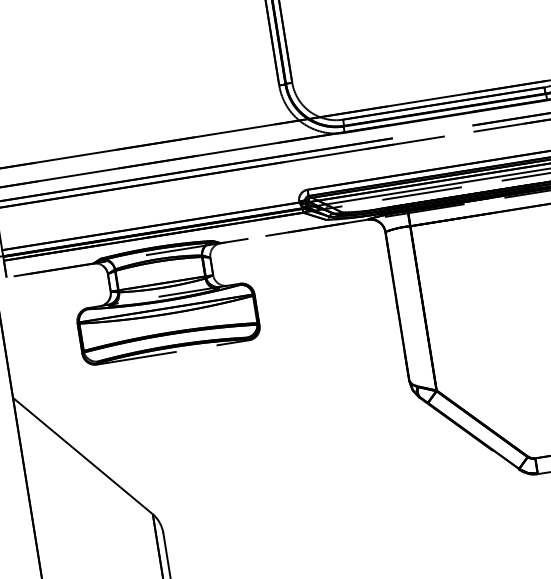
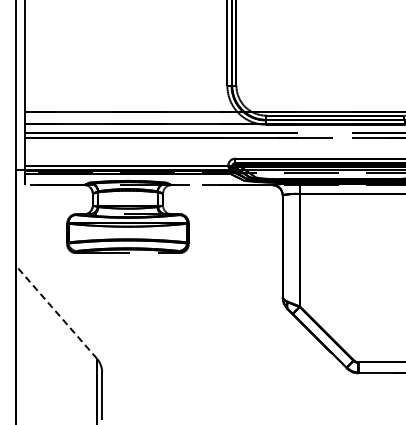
line: (82, 456) -> (56, 312), solid -> dashed

